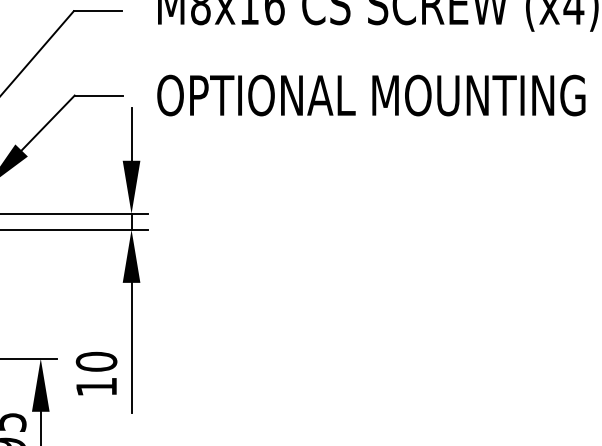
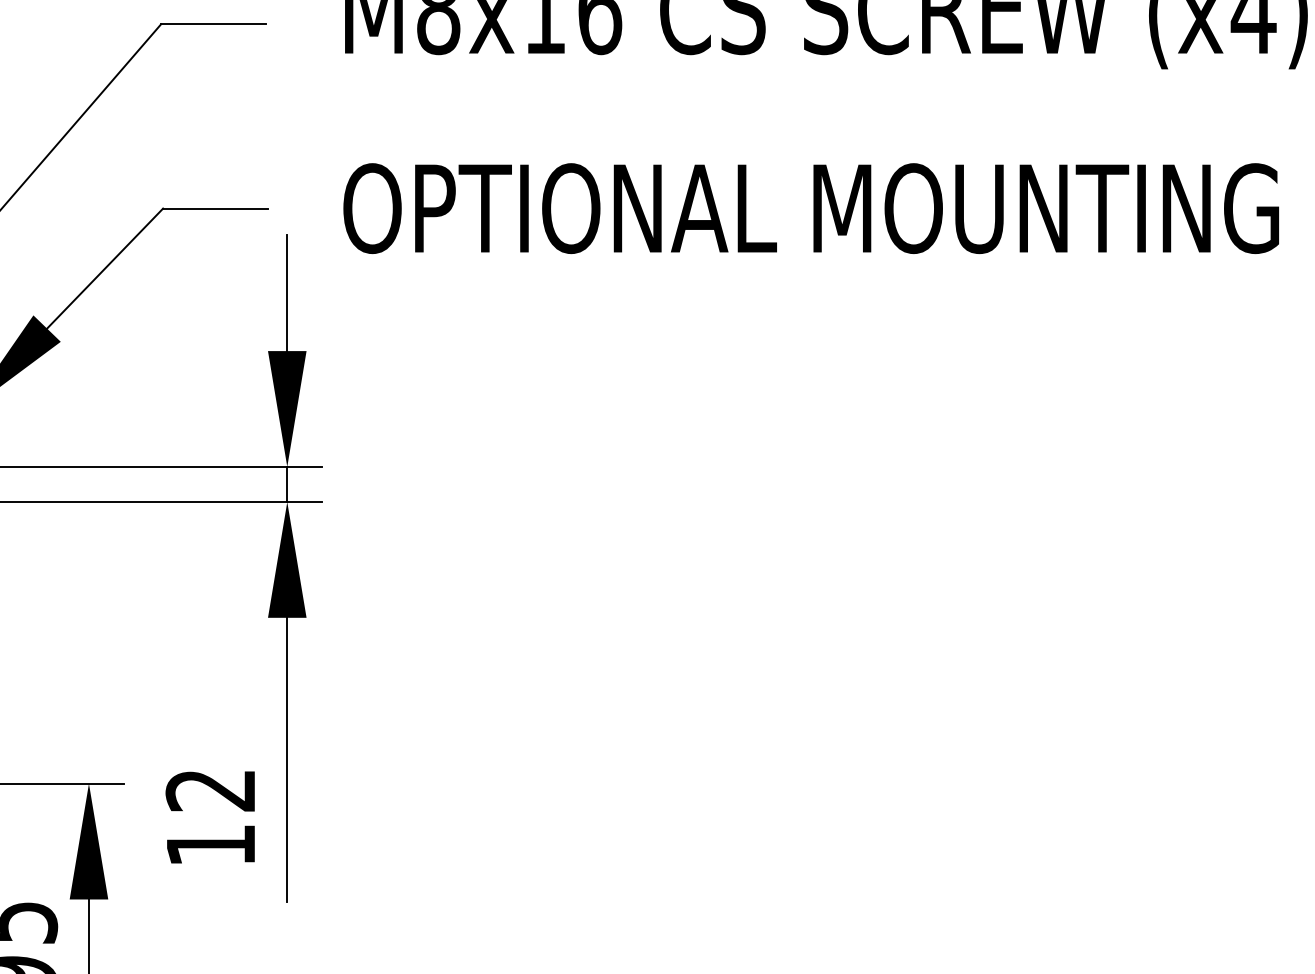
text: (96, 361) -> (210, 789), 10 -> 12

